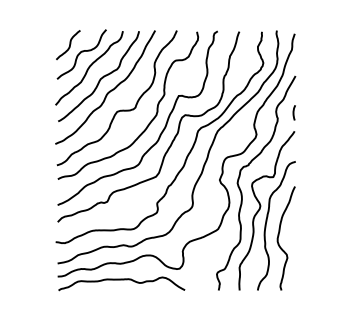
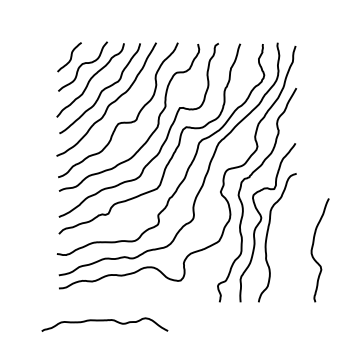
curve: (293, 112) -> (294, 124), removed
curve: (279, 235) -> (313, 247), moved
curve: (121, 280) -> (104, 321), moved

